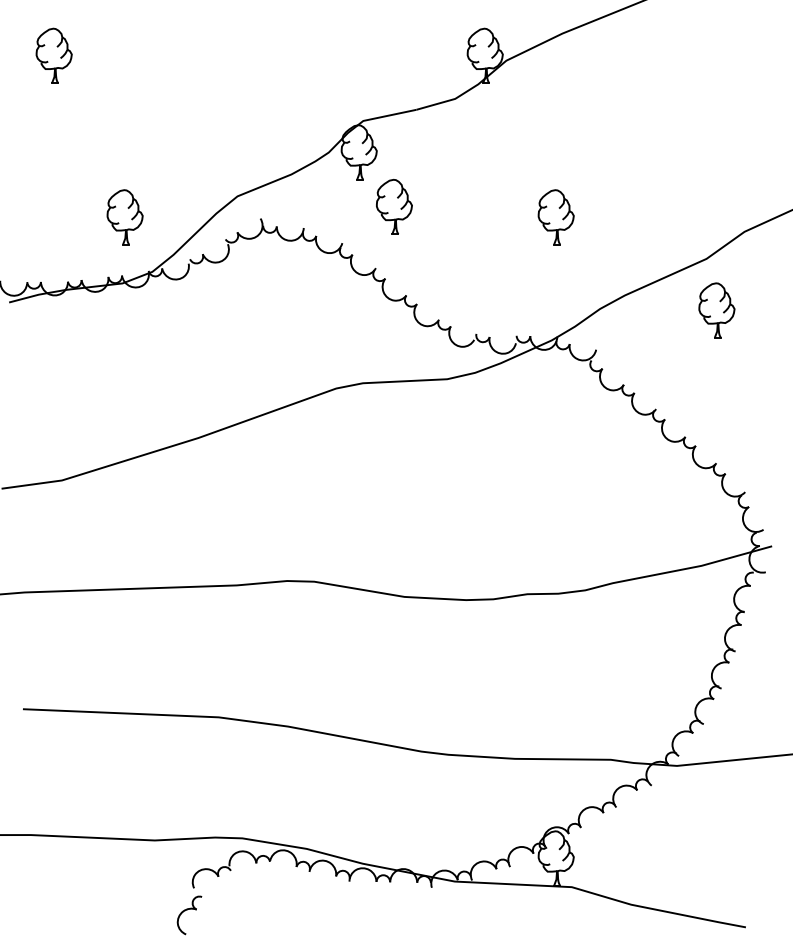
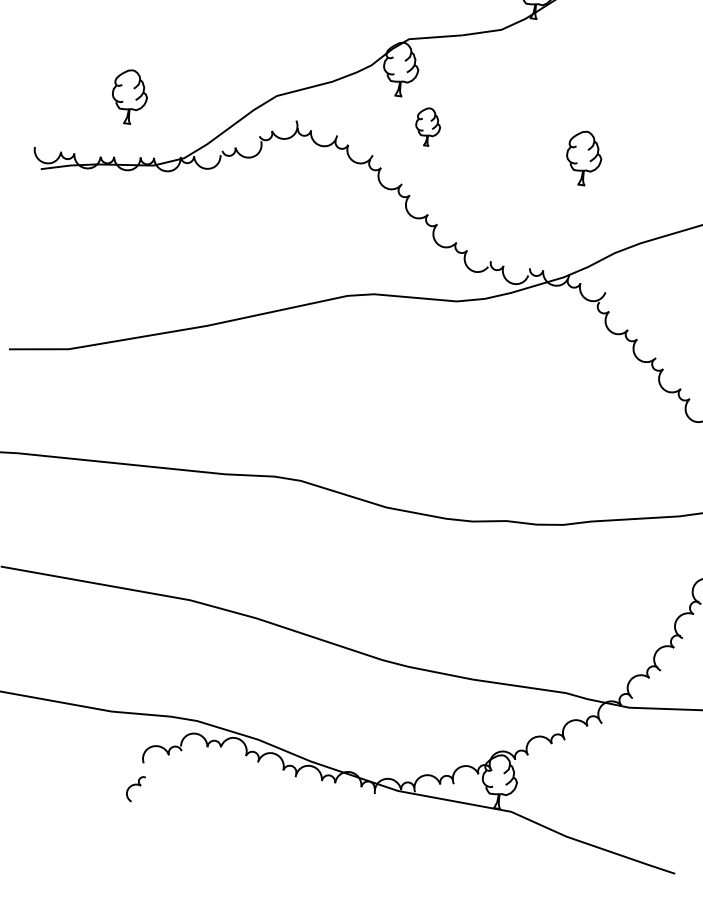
part: (394, 206) -> (428, 126), size x0.7
part: (124, 217) -> (129, 96), moved
part: (189, 915) -> (135, 789), size x0.7

